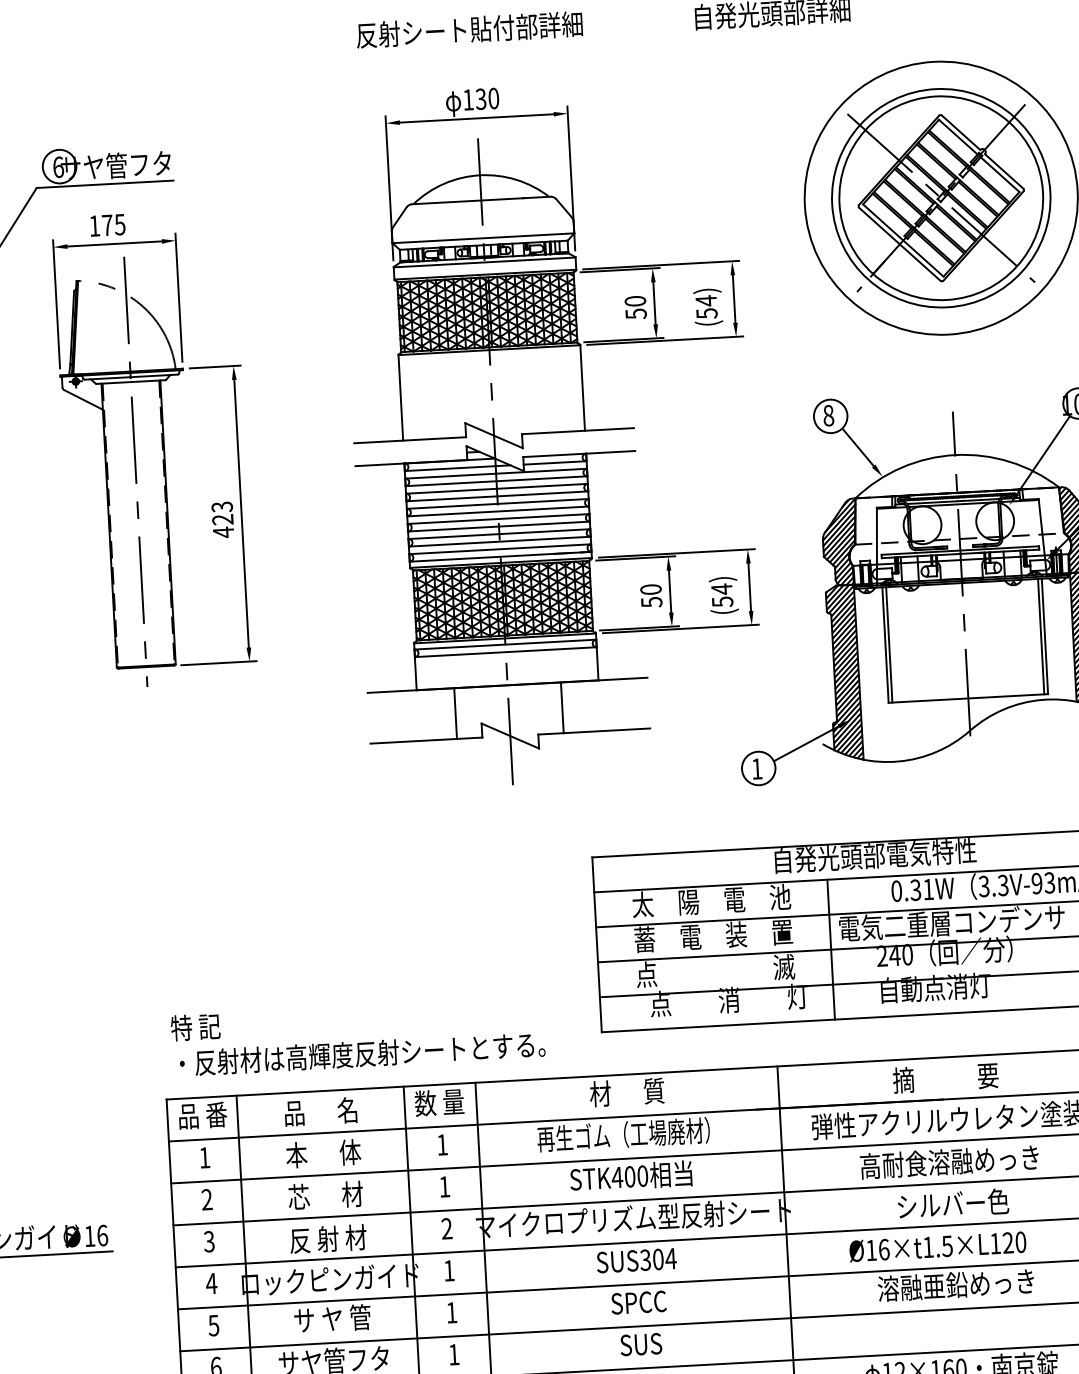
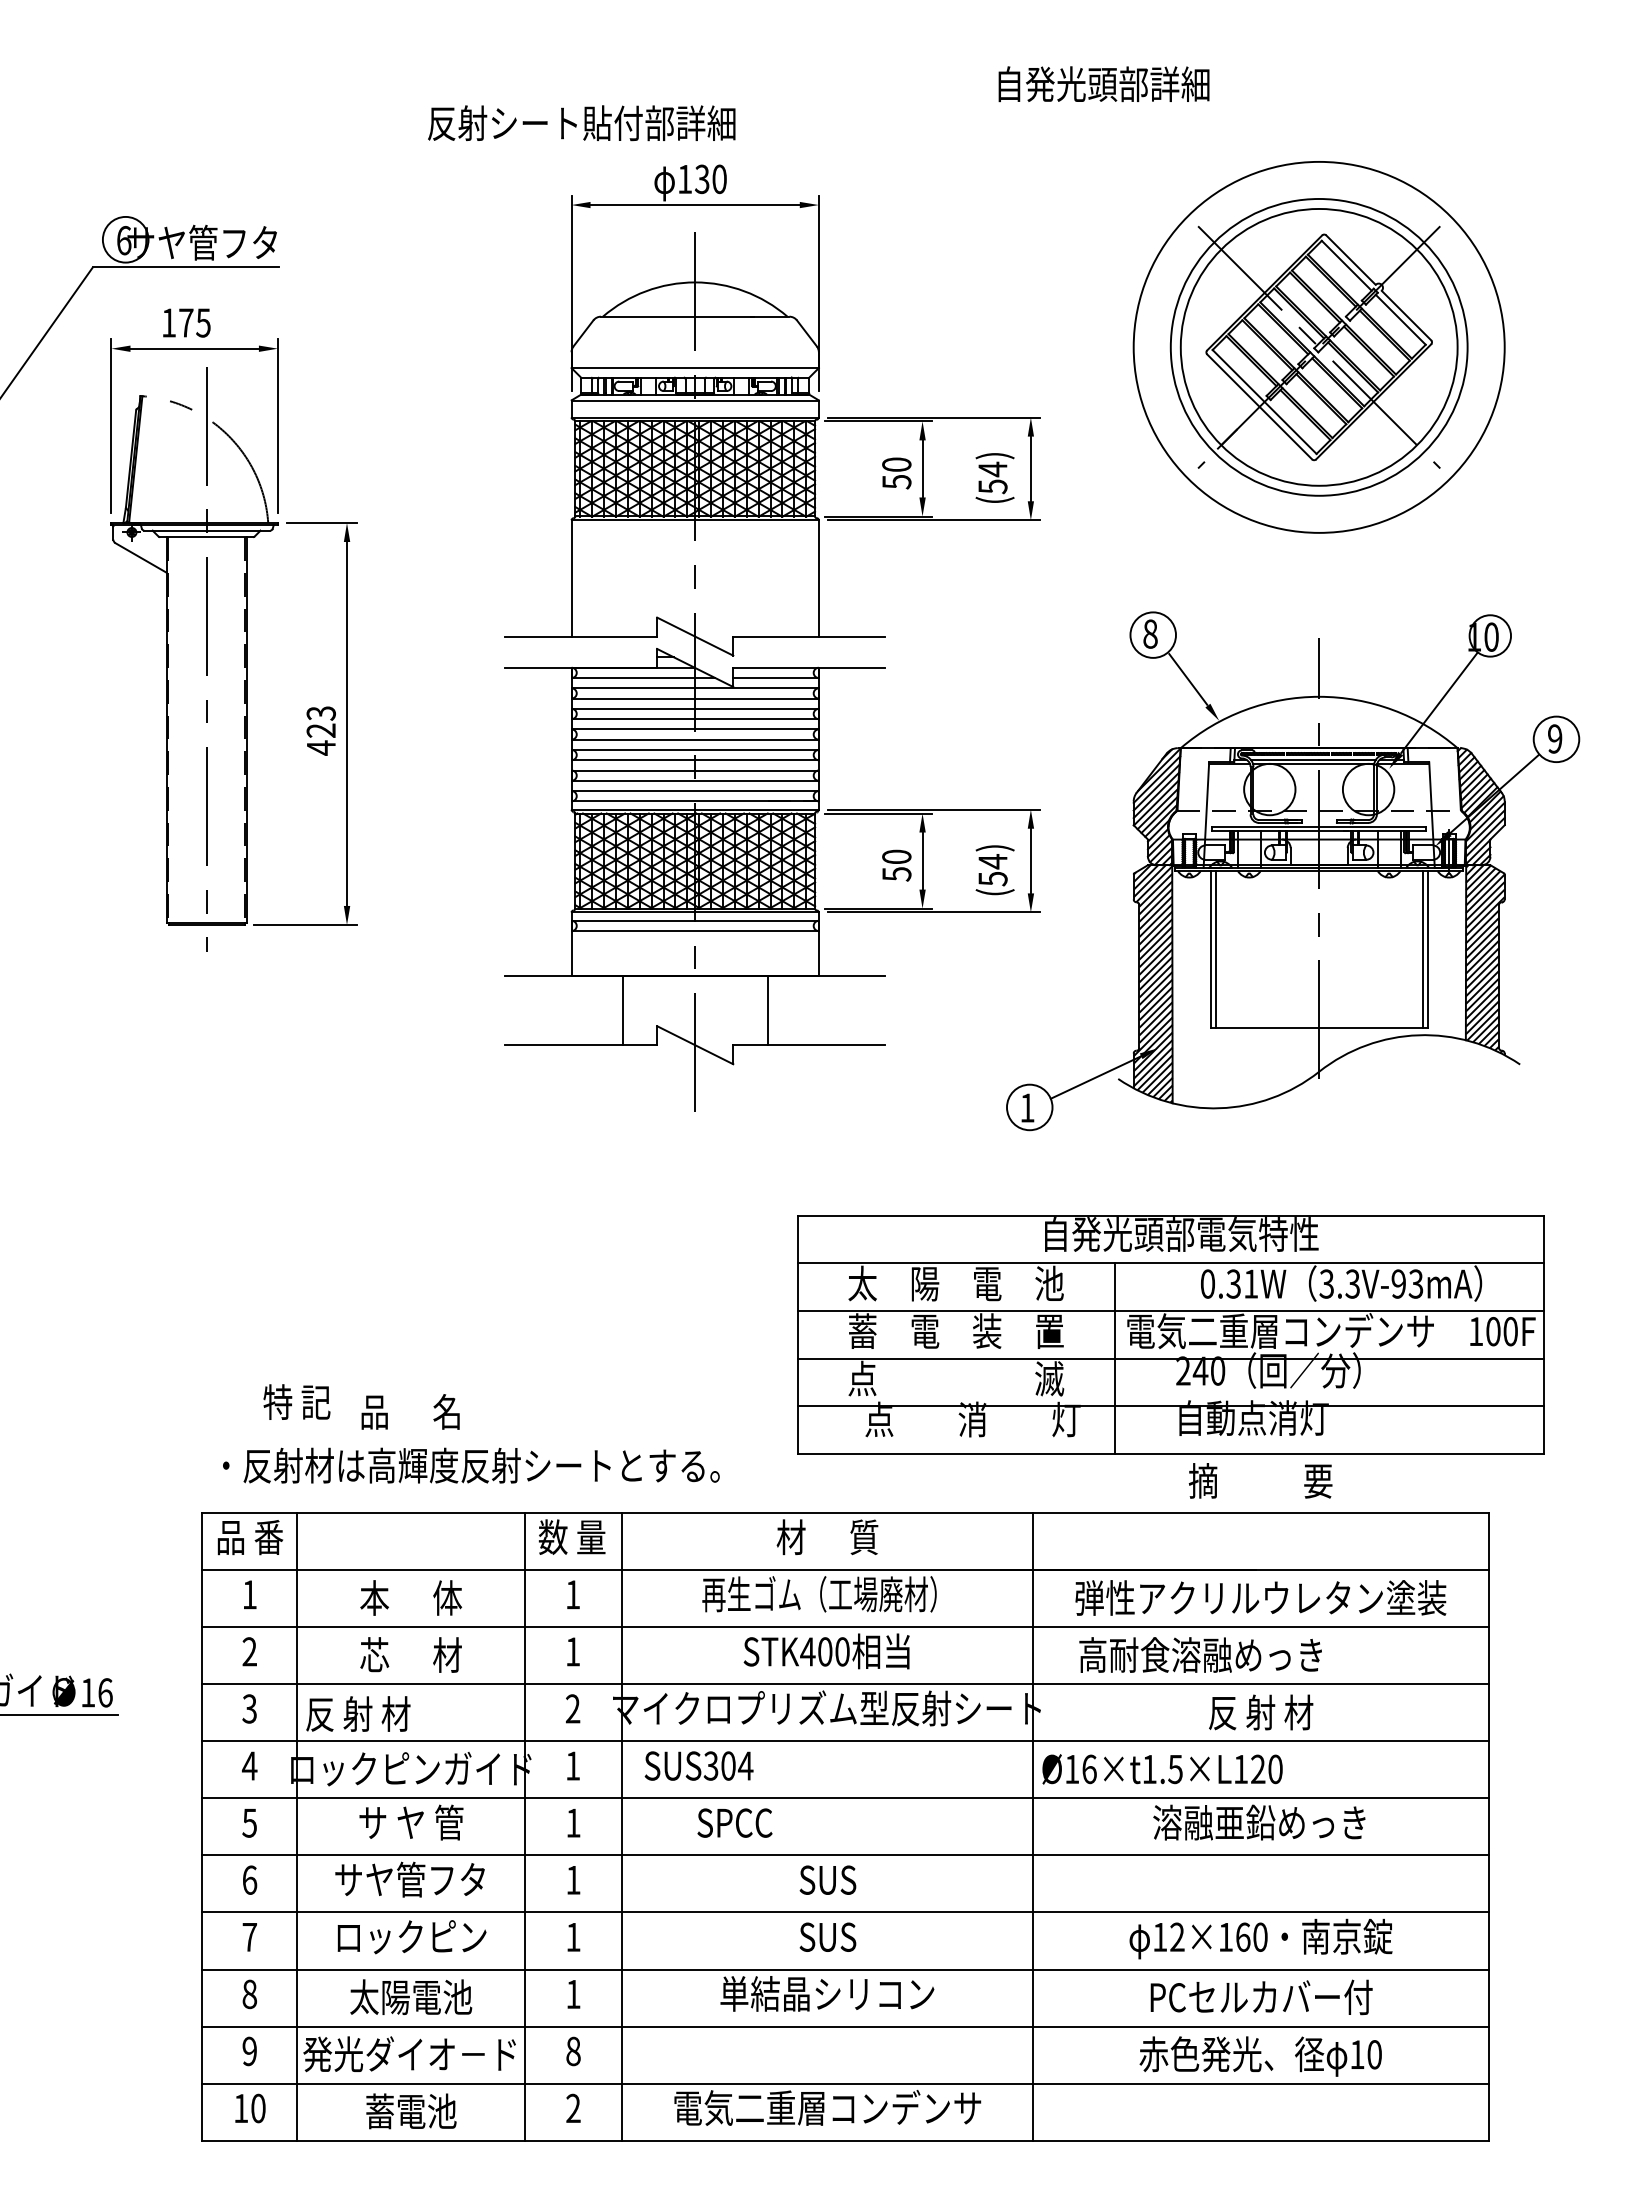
text: (469, 29) -> (581, 123), moved
text: (195, 1026) -> (296, 1401), moved
text: (945, 1077) -> (1260, 1480), moved
text: (320, 1111) -> (410, 1411), moved
text: (949, 1161) -> (1200, 1654), moved
text: (953, 1204) -> (1261, 1712), シルバー色 -> 反 射 材
text: (328, 1238) -> (358, 1713), moved
text: (937, 1246) -> (1162, 1769), moved
text: (636, 1260) -> (698, 1765), moved
text: (638, 1302) -> (734, 1822), moved

